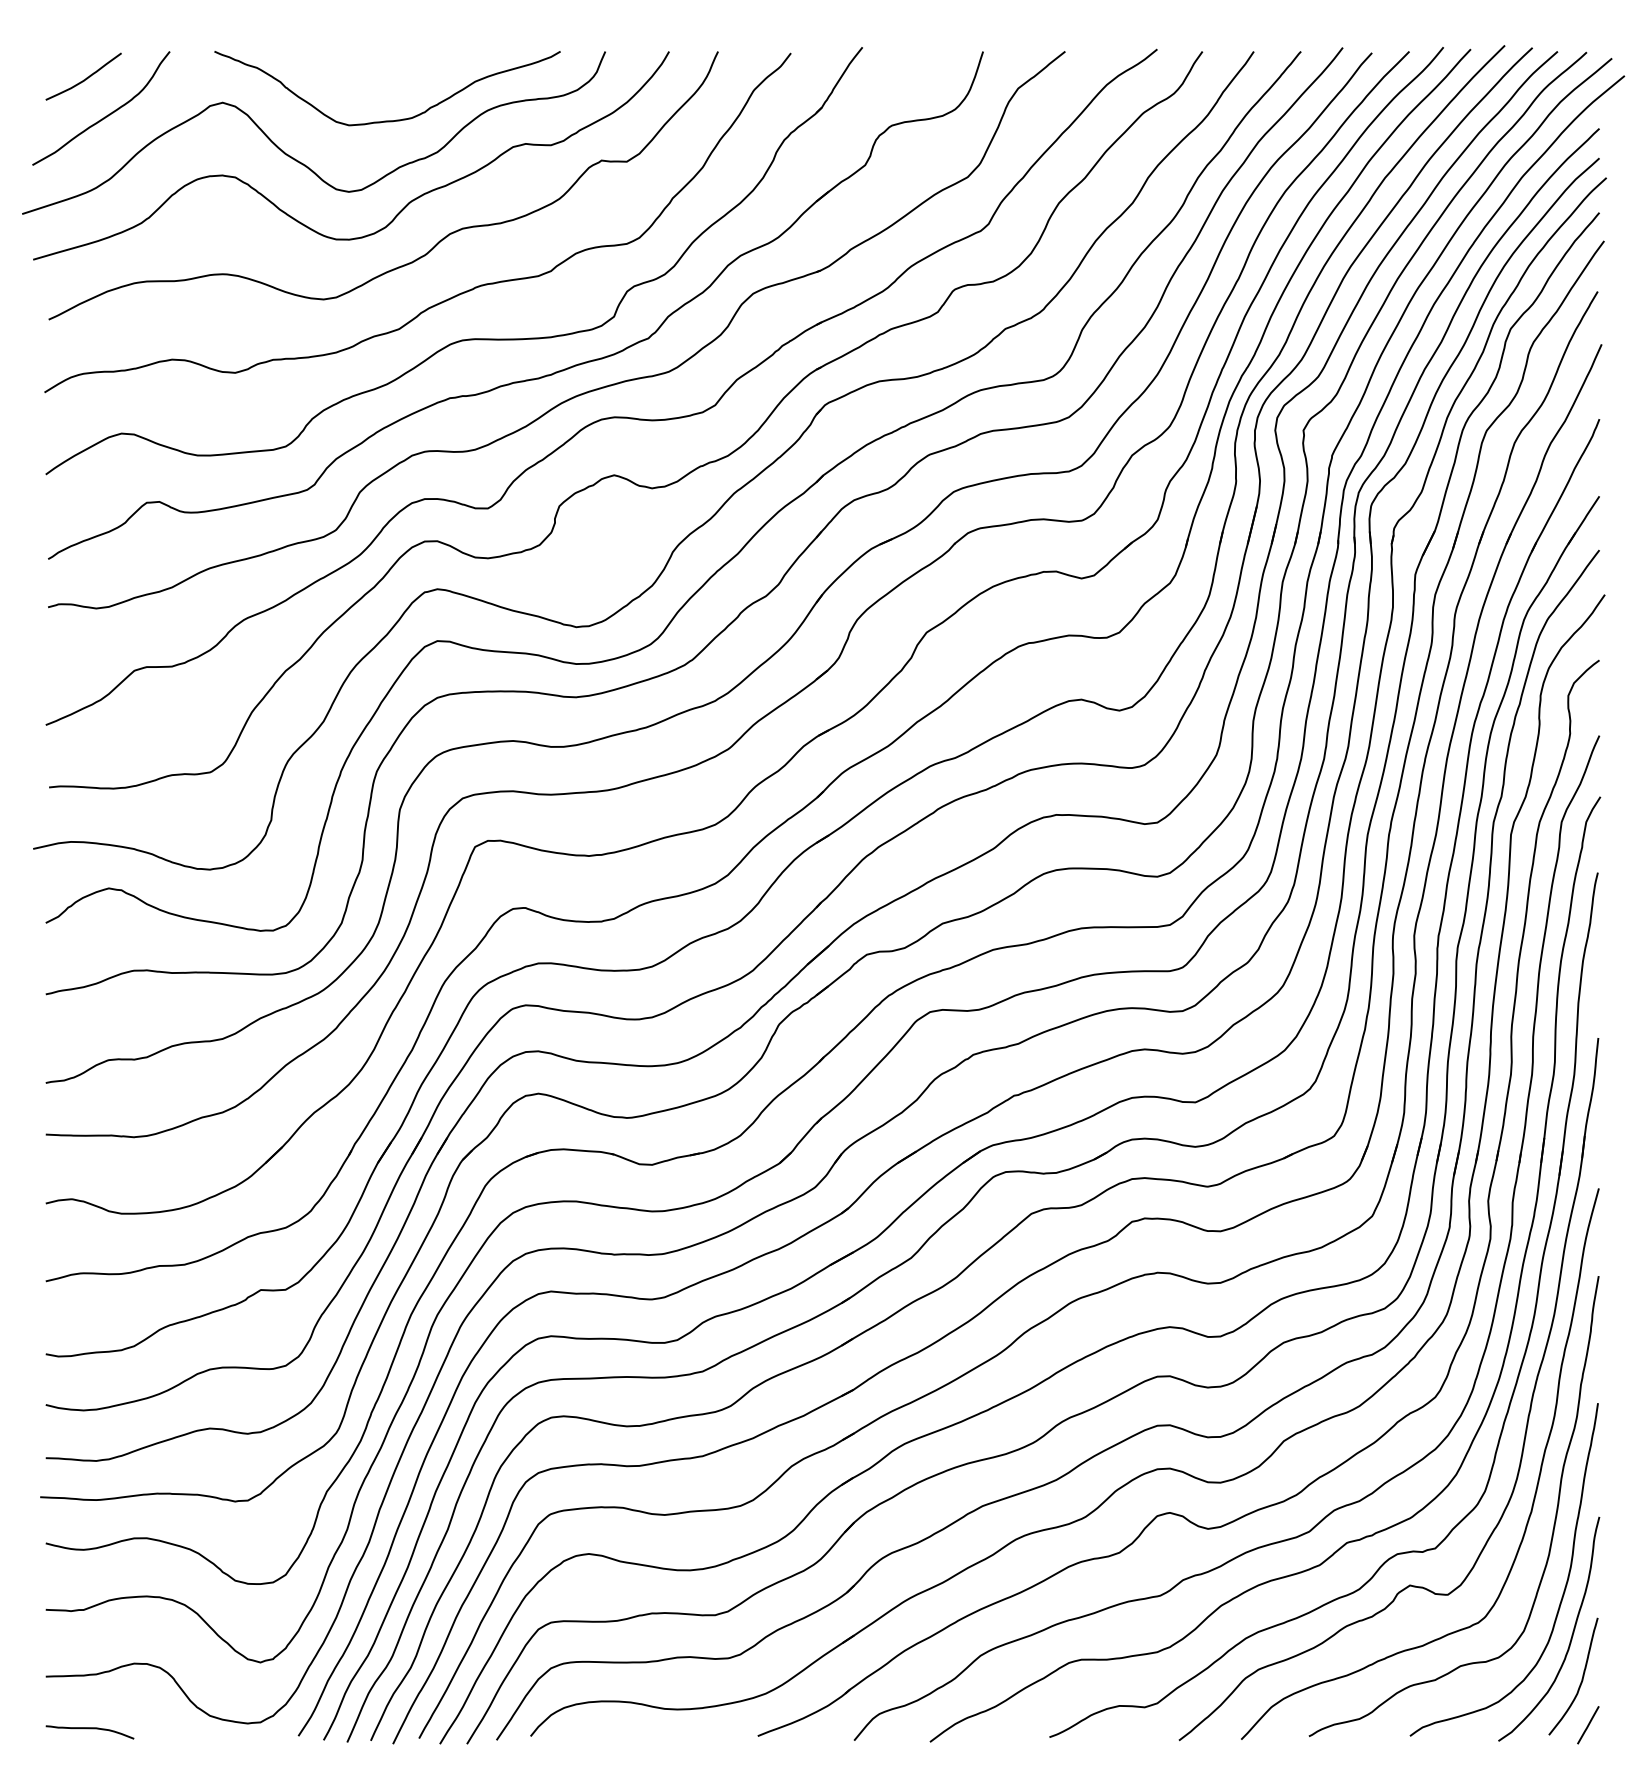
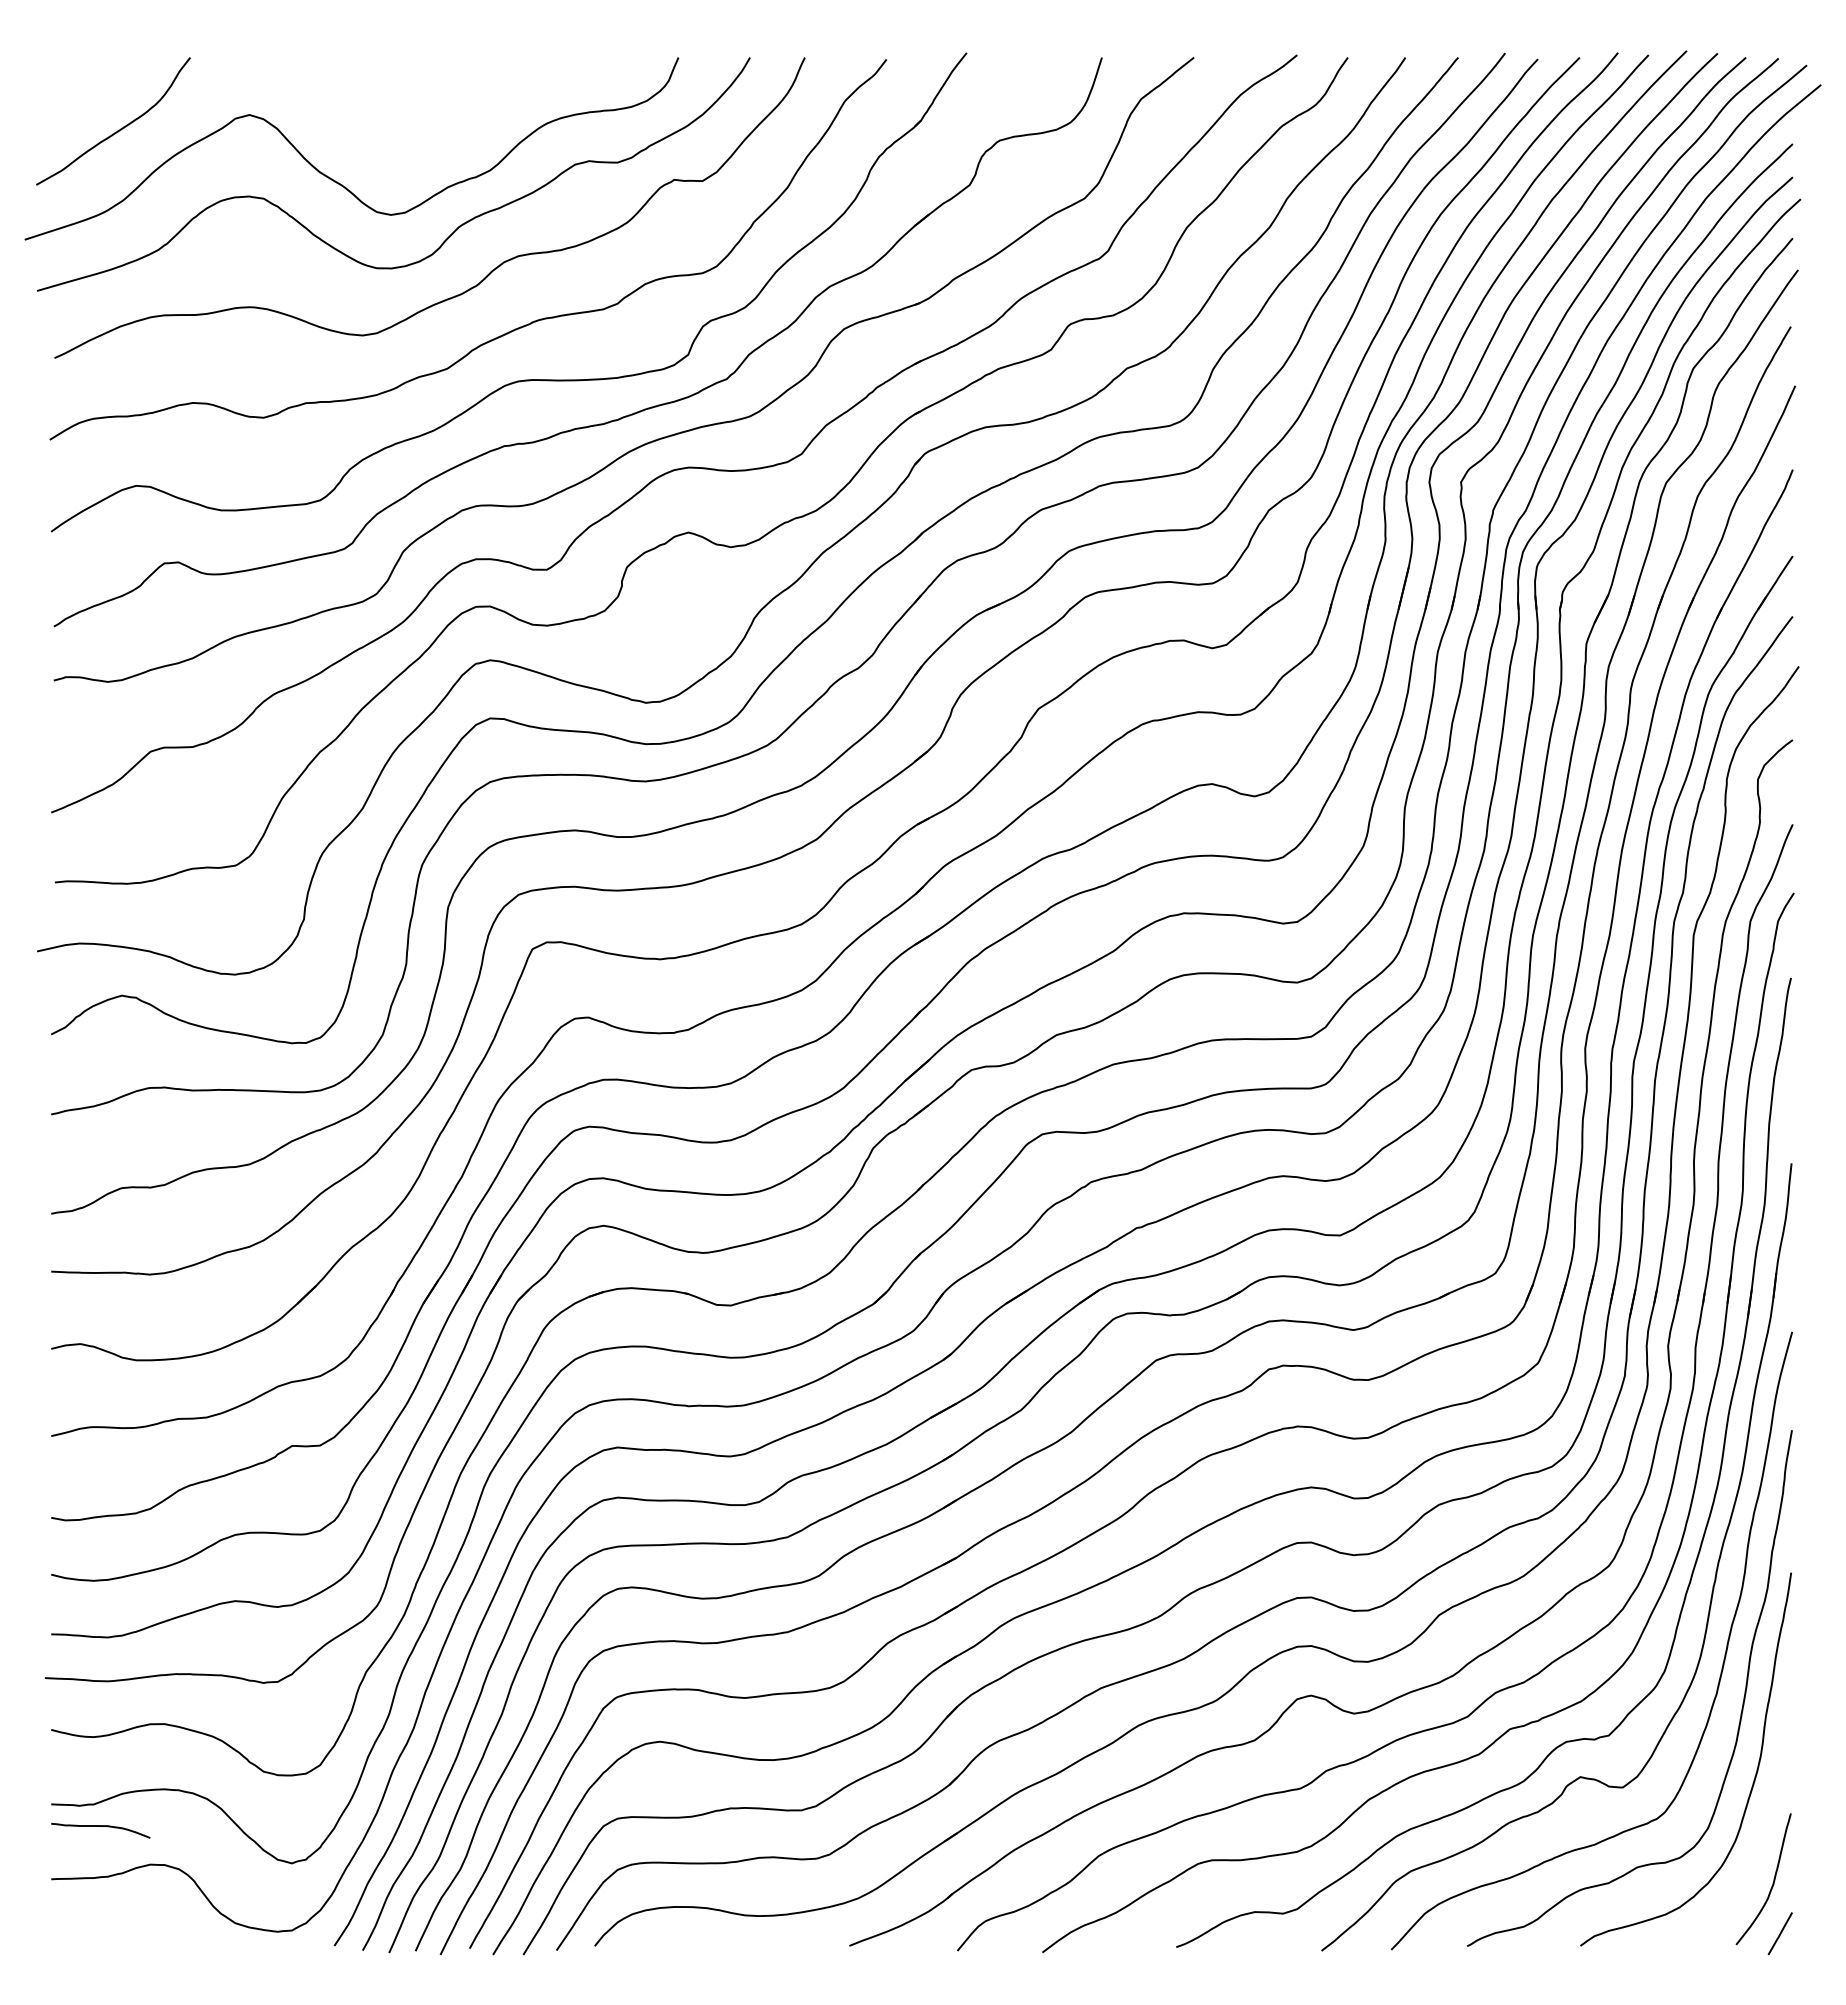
curve: (84, 79) -> (94, 88), removed
curve: (389, 120) -> (436, 134), removed
curve: (1571, 1634) -> (1761, 1832), removed
curve: (89, 1728) -> (100, 1826), moved

